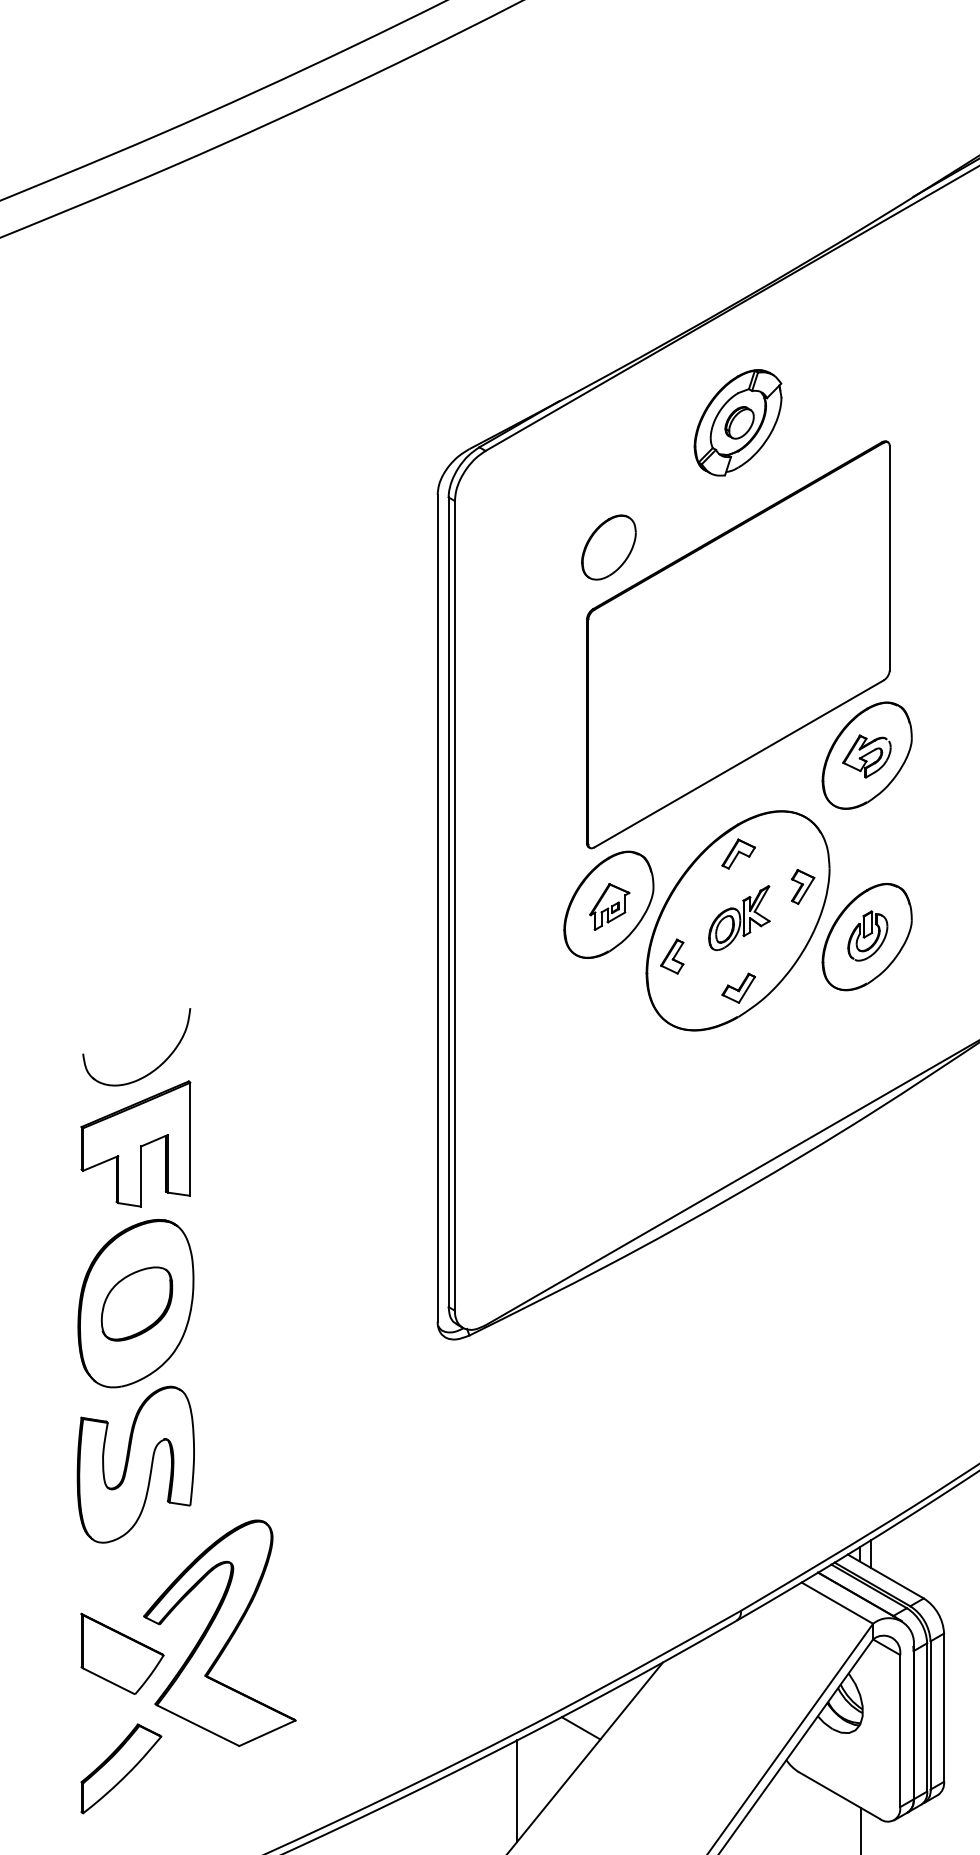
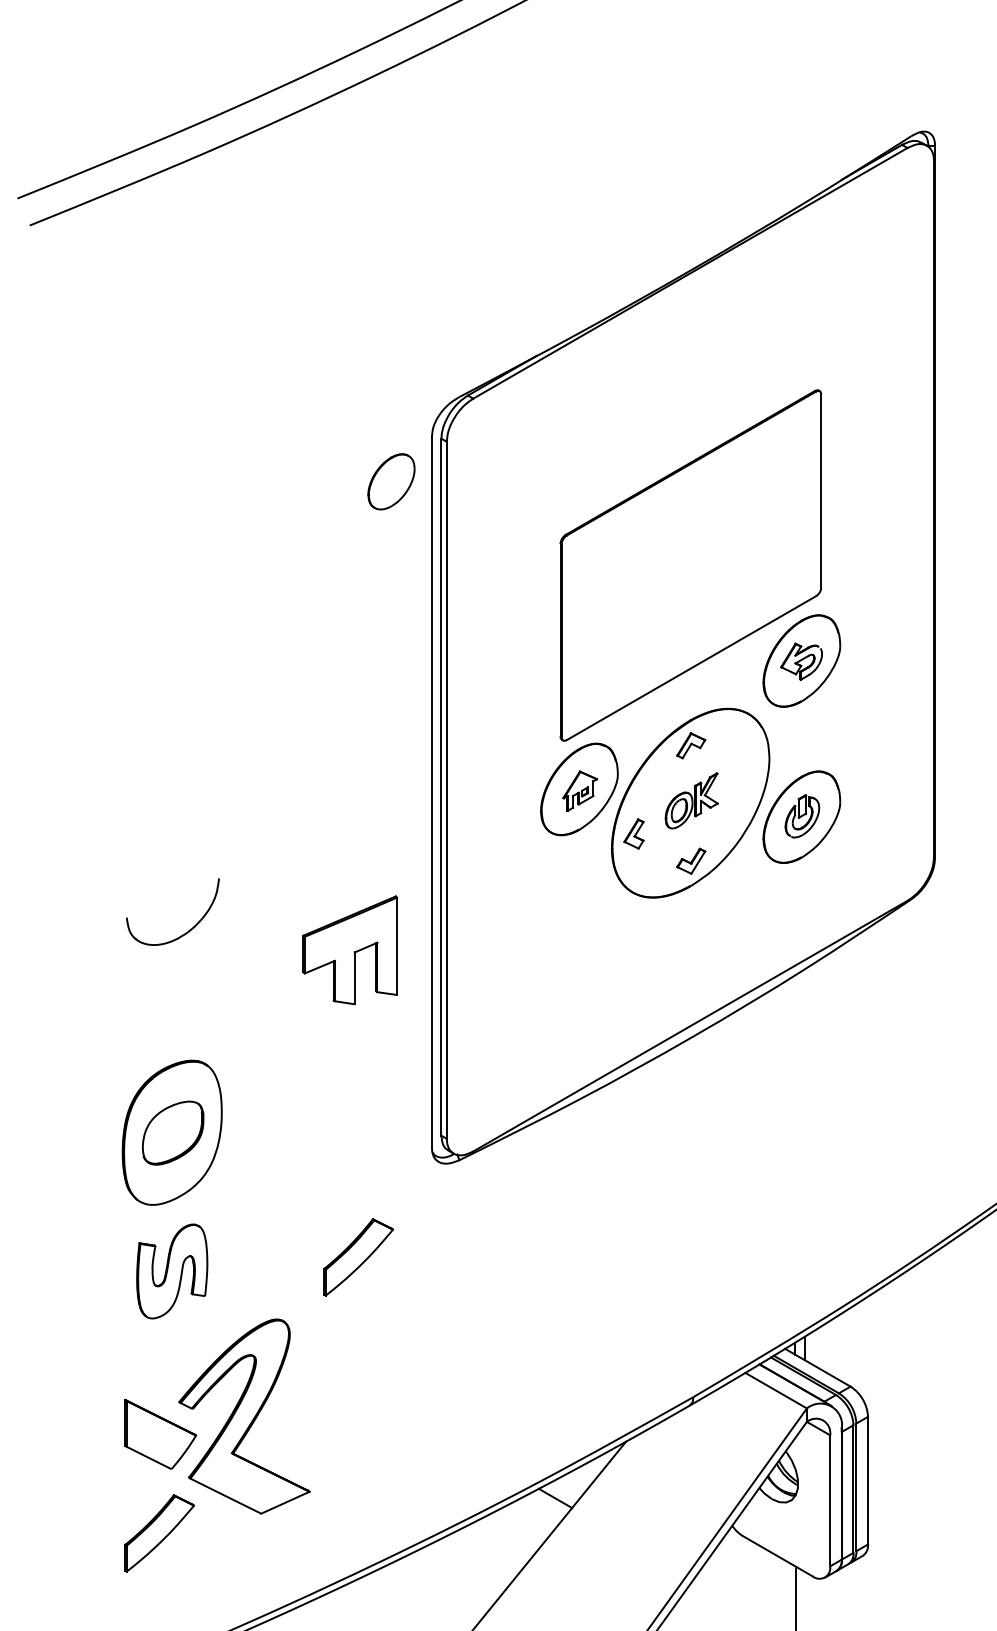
part: (737, 422) -> (690, 374), removed
part: (608, 547) -> (391, 481), moved
part: (802, 886) -> (746, 773), removed
part: (136, 1144) -> (350, 950), moved
part: (352, 1448) -> (358, 1257), added
part: (136, 1464) -> (172, 1271), size x0.7
line: (517, 1791) -> (500, 1552), removed

